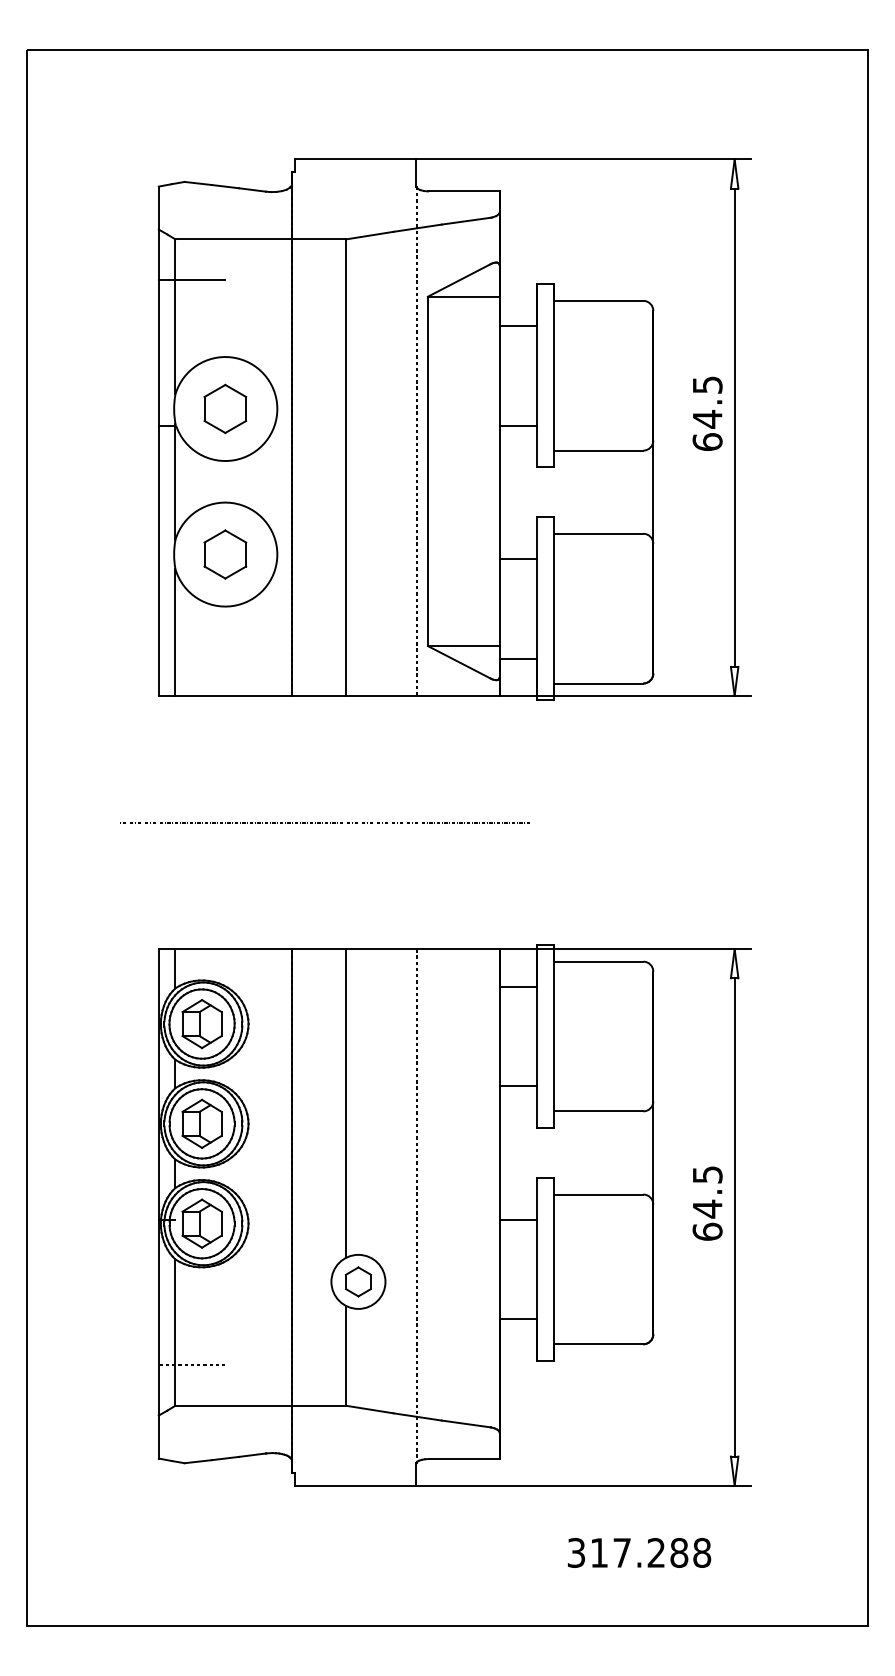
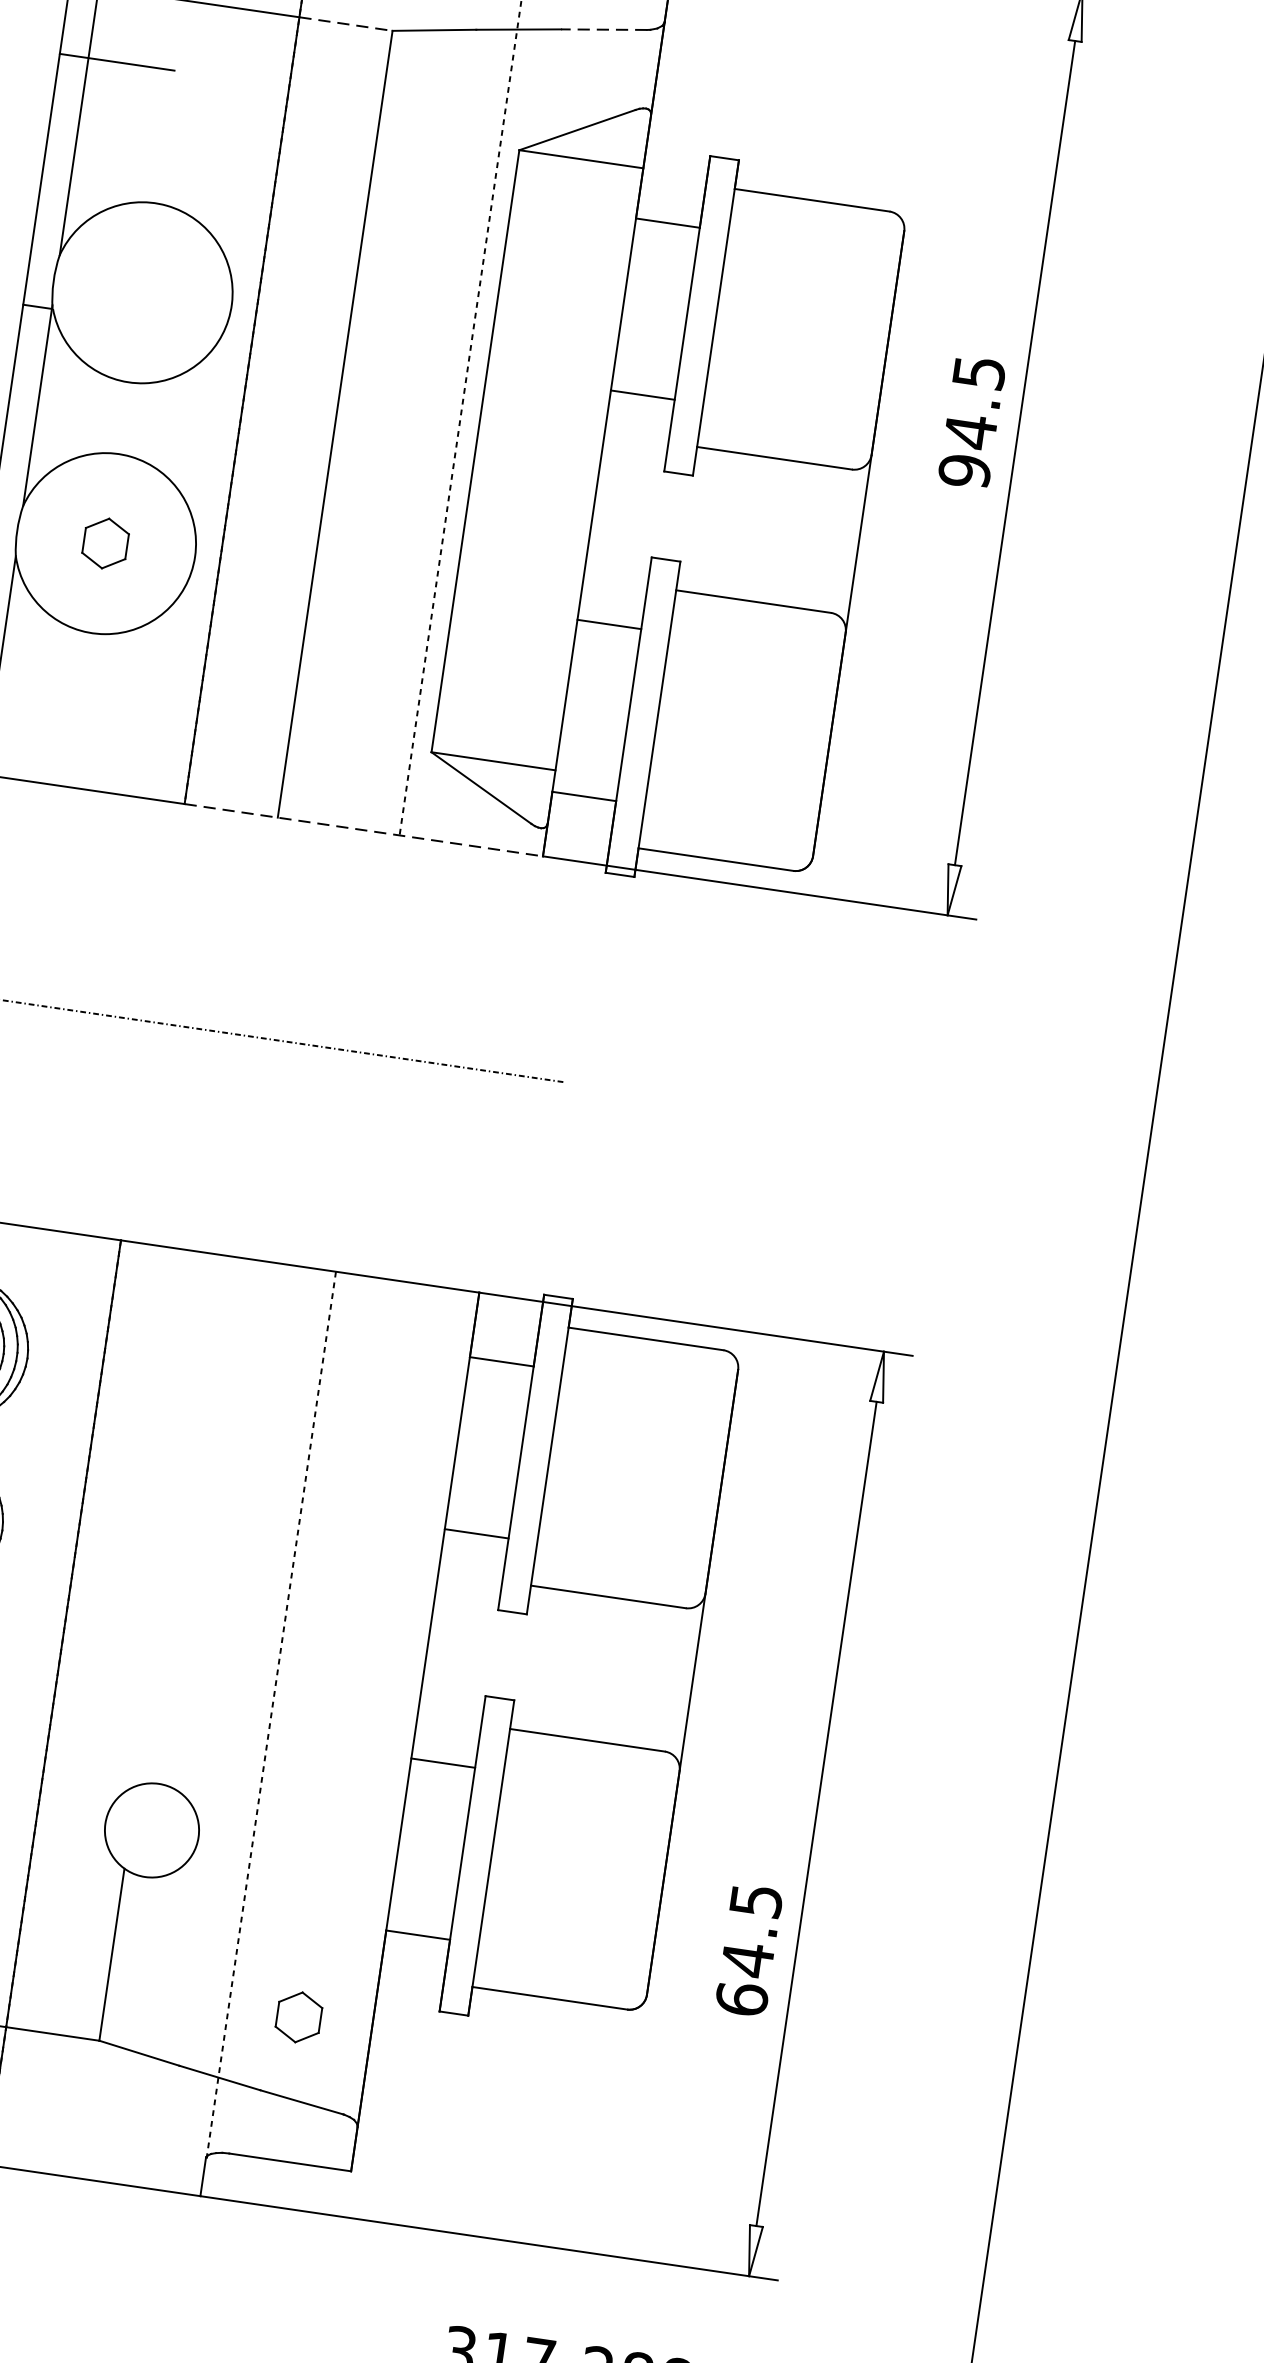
line: (466, 221) -> (604, 30), solid -> dashed
line: (319, 239) -> (346, 24), solid -> dashed
part: (225, 408) -> (142, 291), removed
text: (707, 442) -> (964, 471), 64.5 -> 94.5
part: (225, 554) -> (105, 543), size x0.6
line: (395, 695) -> (363, 829), solid -> dashed
line: (345, 1103) -> (174, 1519), removed
text: (707, 1203) -> (748, 1950), moved
part: (357, 1281) -> (297, 2016), moved

